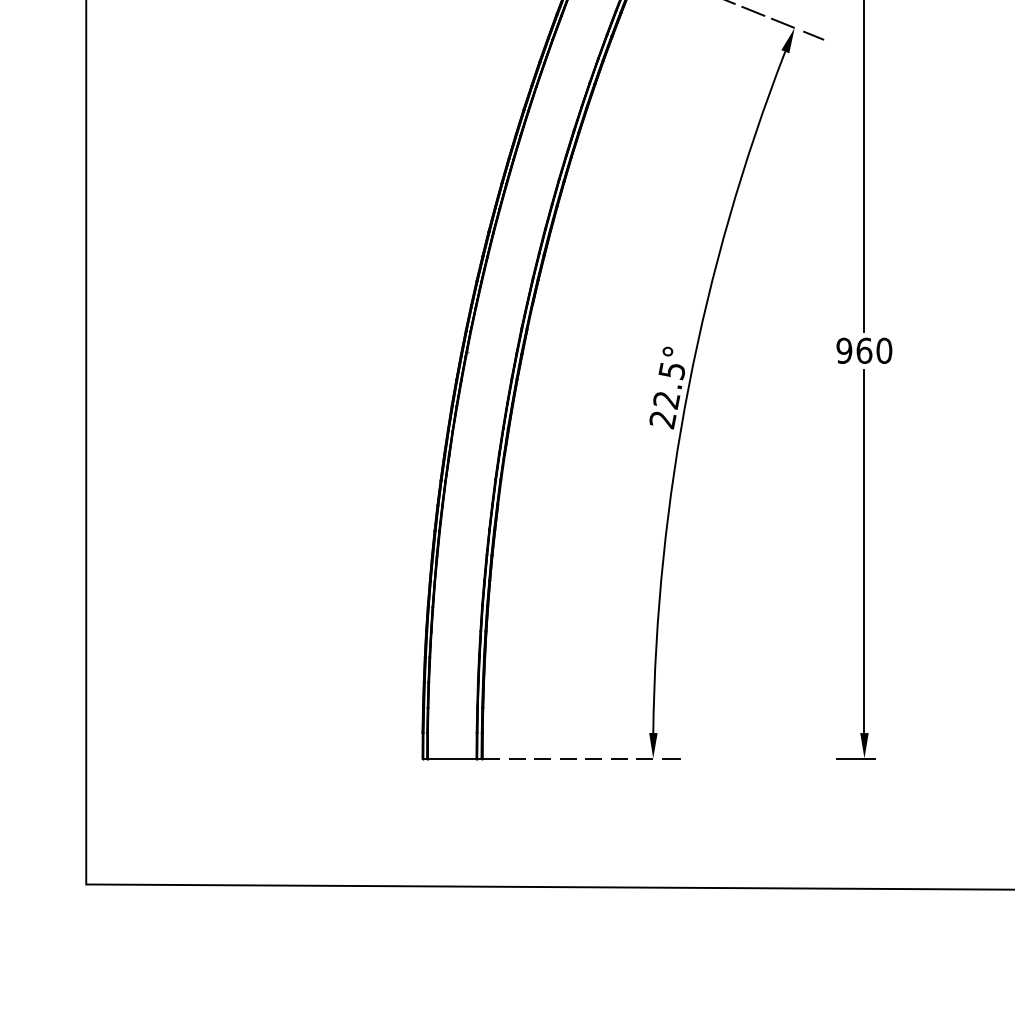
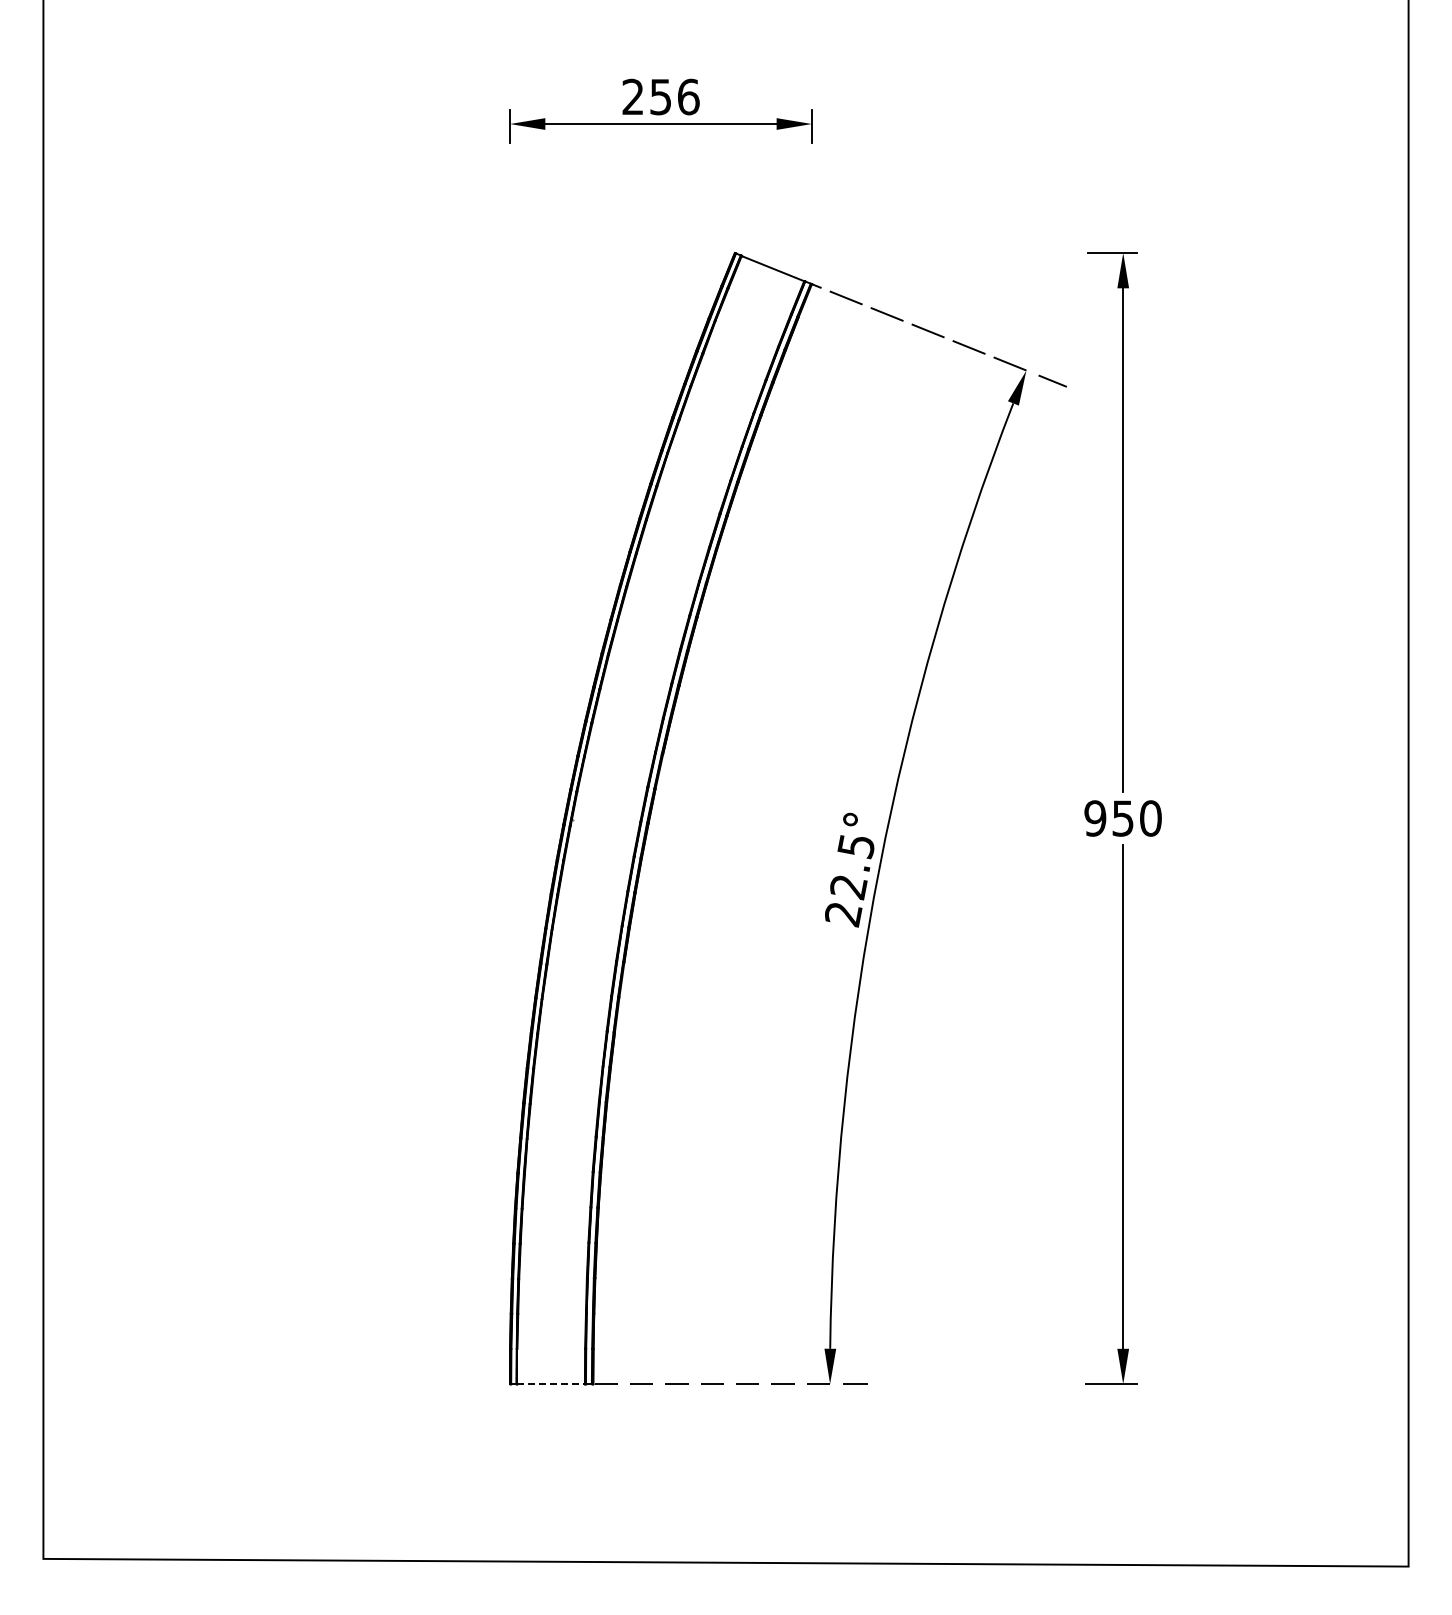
text: (864, 350) -> (1123, 818), 960 -> 950
line: (451, 758) -> (550, 1384), solid -> dashed

